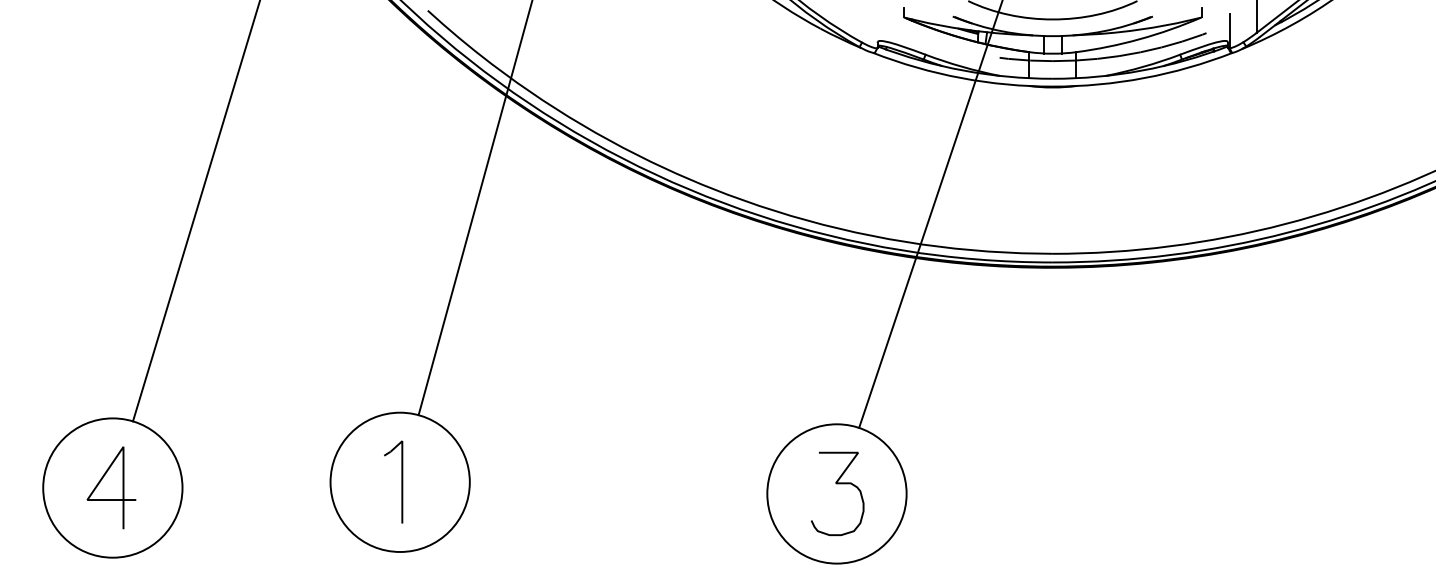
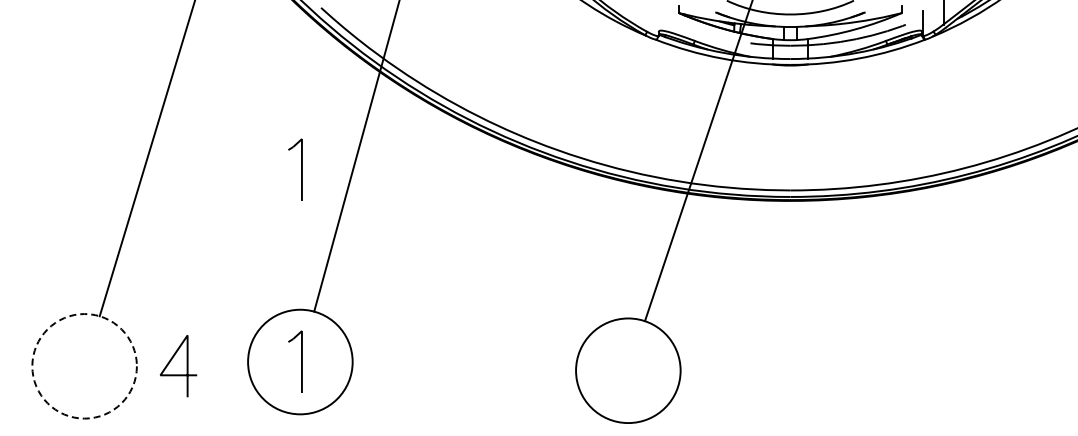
part: (393, 225) -> (295, 169), added
curve: (837, 484) -> (628, 363), removed
circle: (112, 488) -> (84, 366), solid -> dashed
line: (122, 488) -> (186, 366), moved

